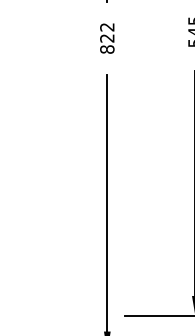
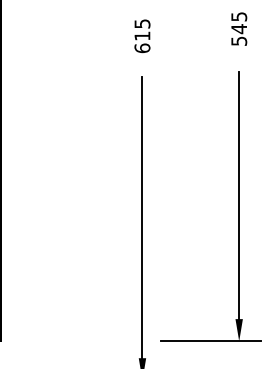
text: (107, 38) -> (142, 36), 822 -> 615

